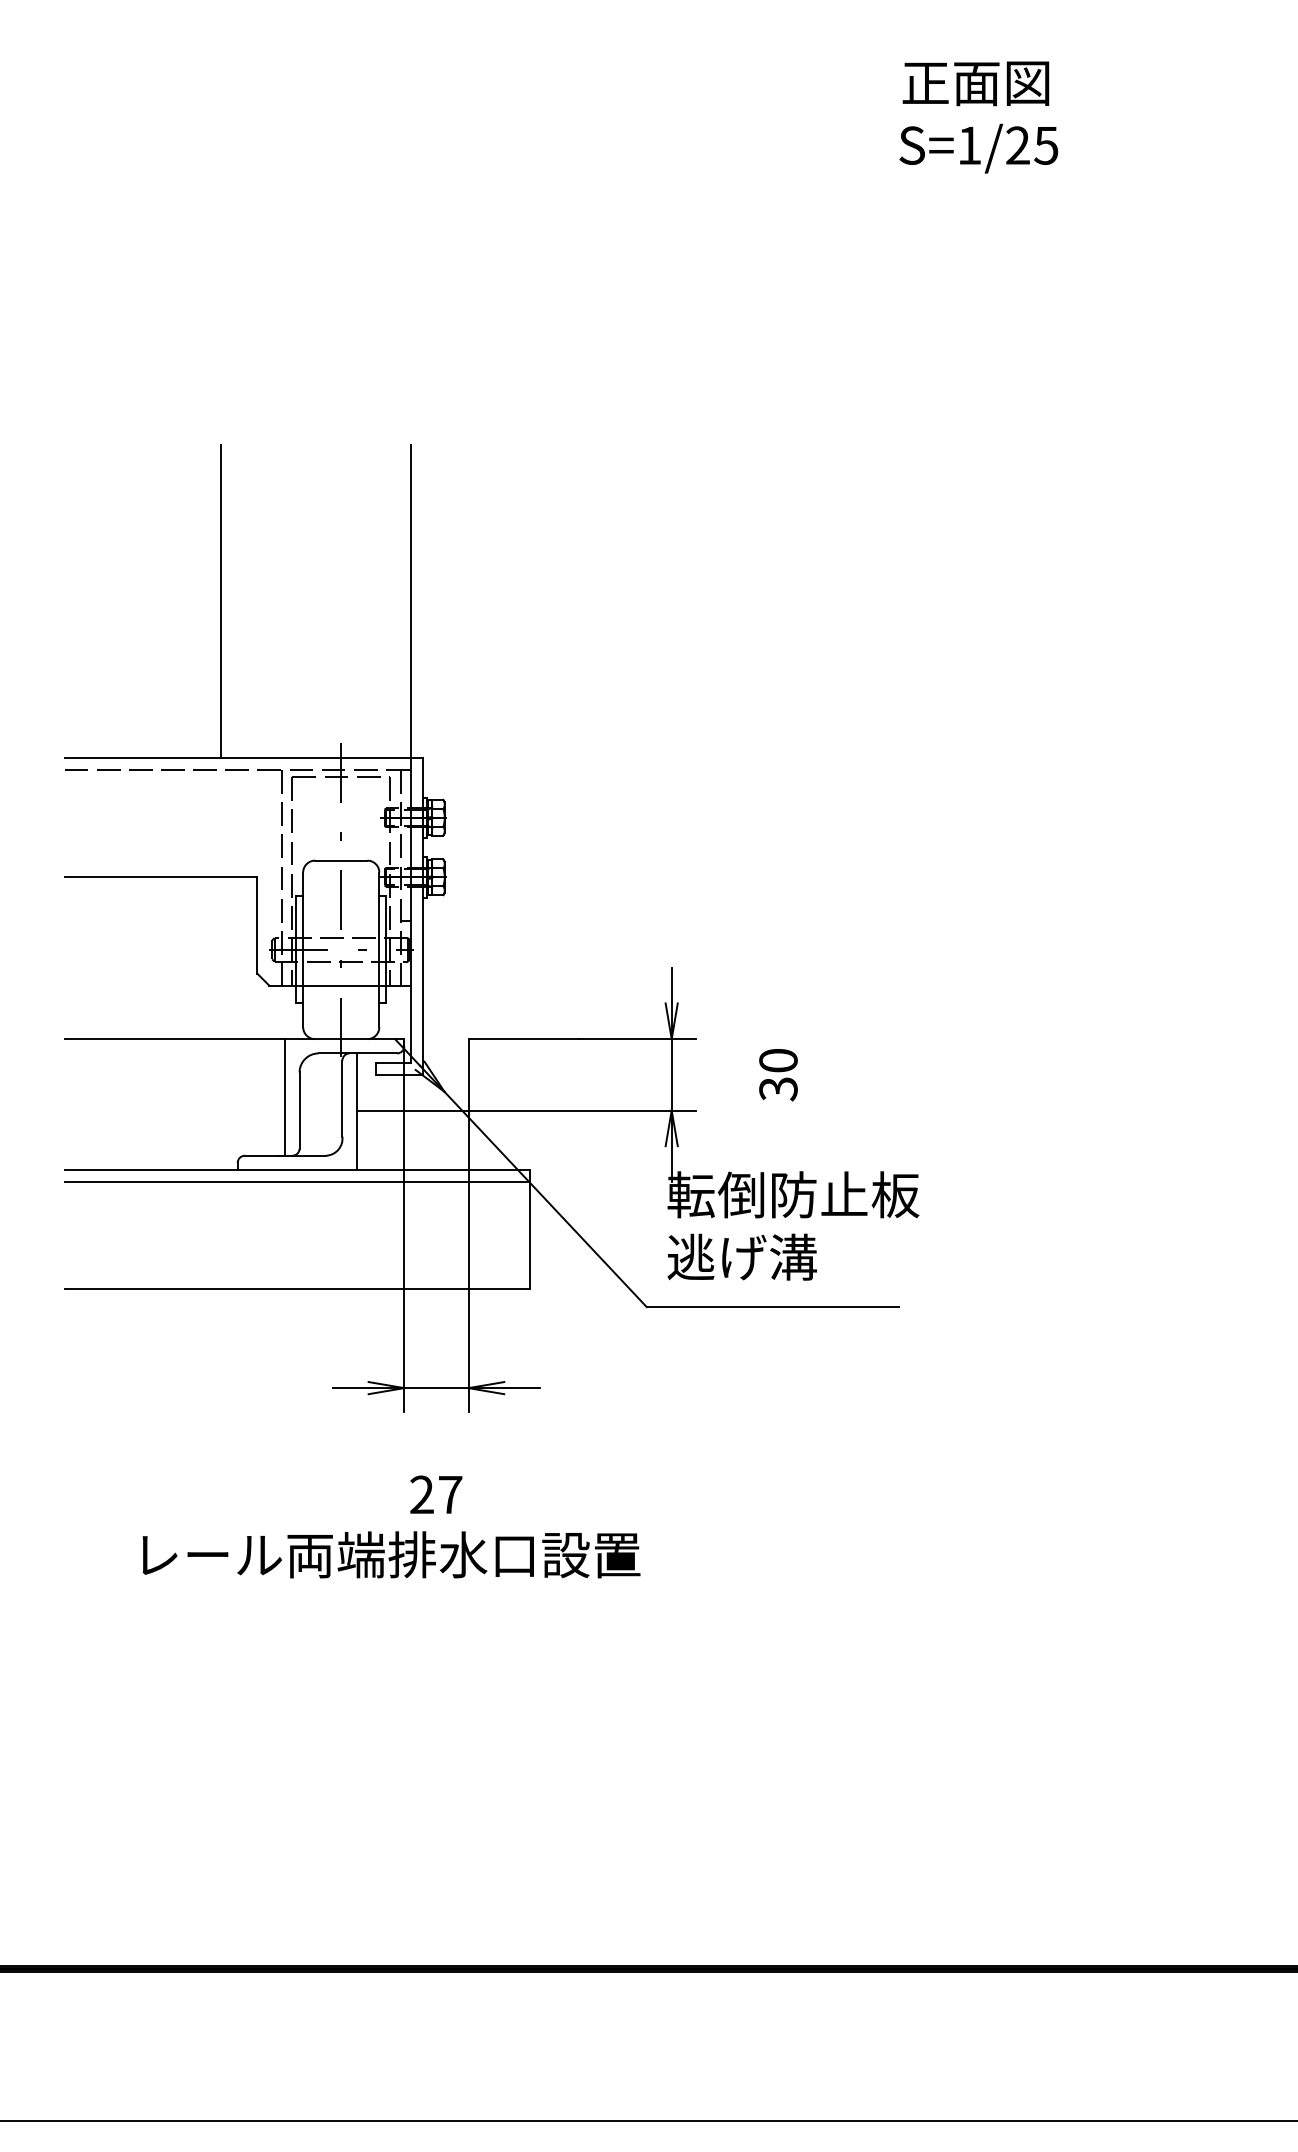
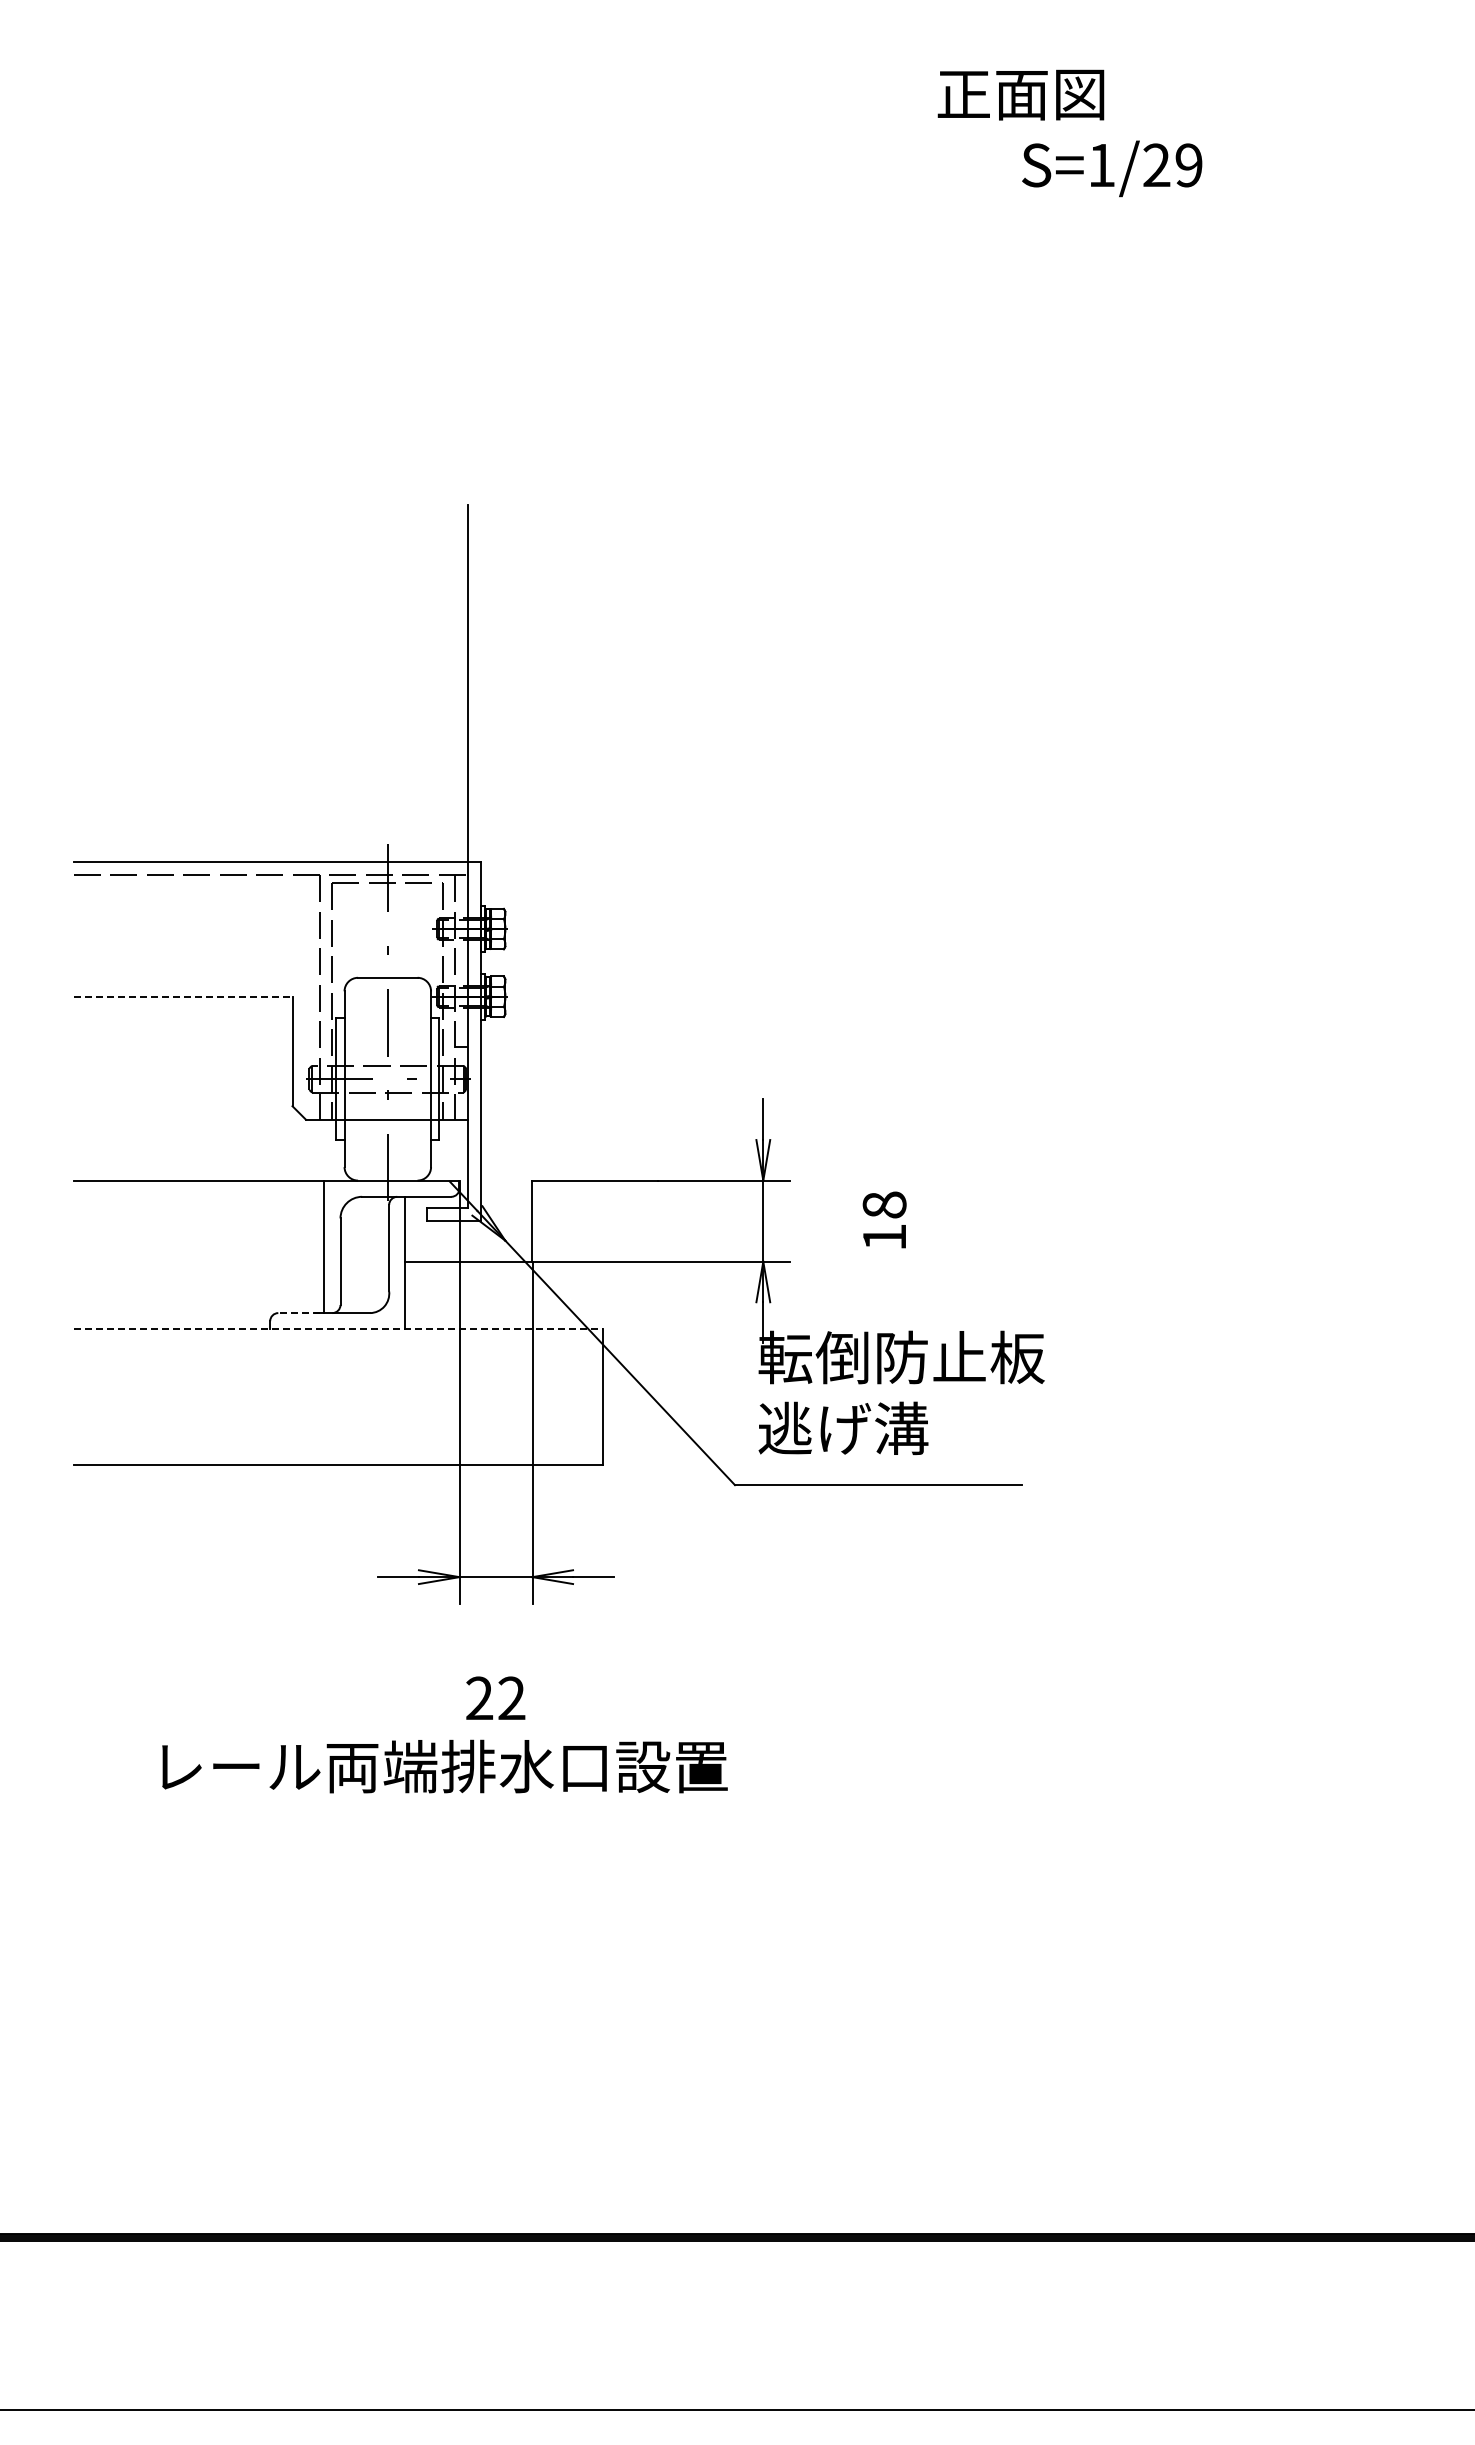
text: (975, 83) -> (1020, 94), moved
text: (1045, 145) -> (1188, 165), S=1/25 -> S=1/29
line: (221, 601) -> (251, 683), removed
line: (161, 877) -> (183, 996), solid -> dashed
text: (778, 1075) -> (884, 1221), 30 -> 18
line: (263, 1156) -> (299, 1313), solid -> dashed
line: (297, 1170) -> (338, 1329), solid -> dashed
line: (296, 1181) -> (337, 1342), removed
text: (450, 1494) -> (511, 1697), 27 -> 22

